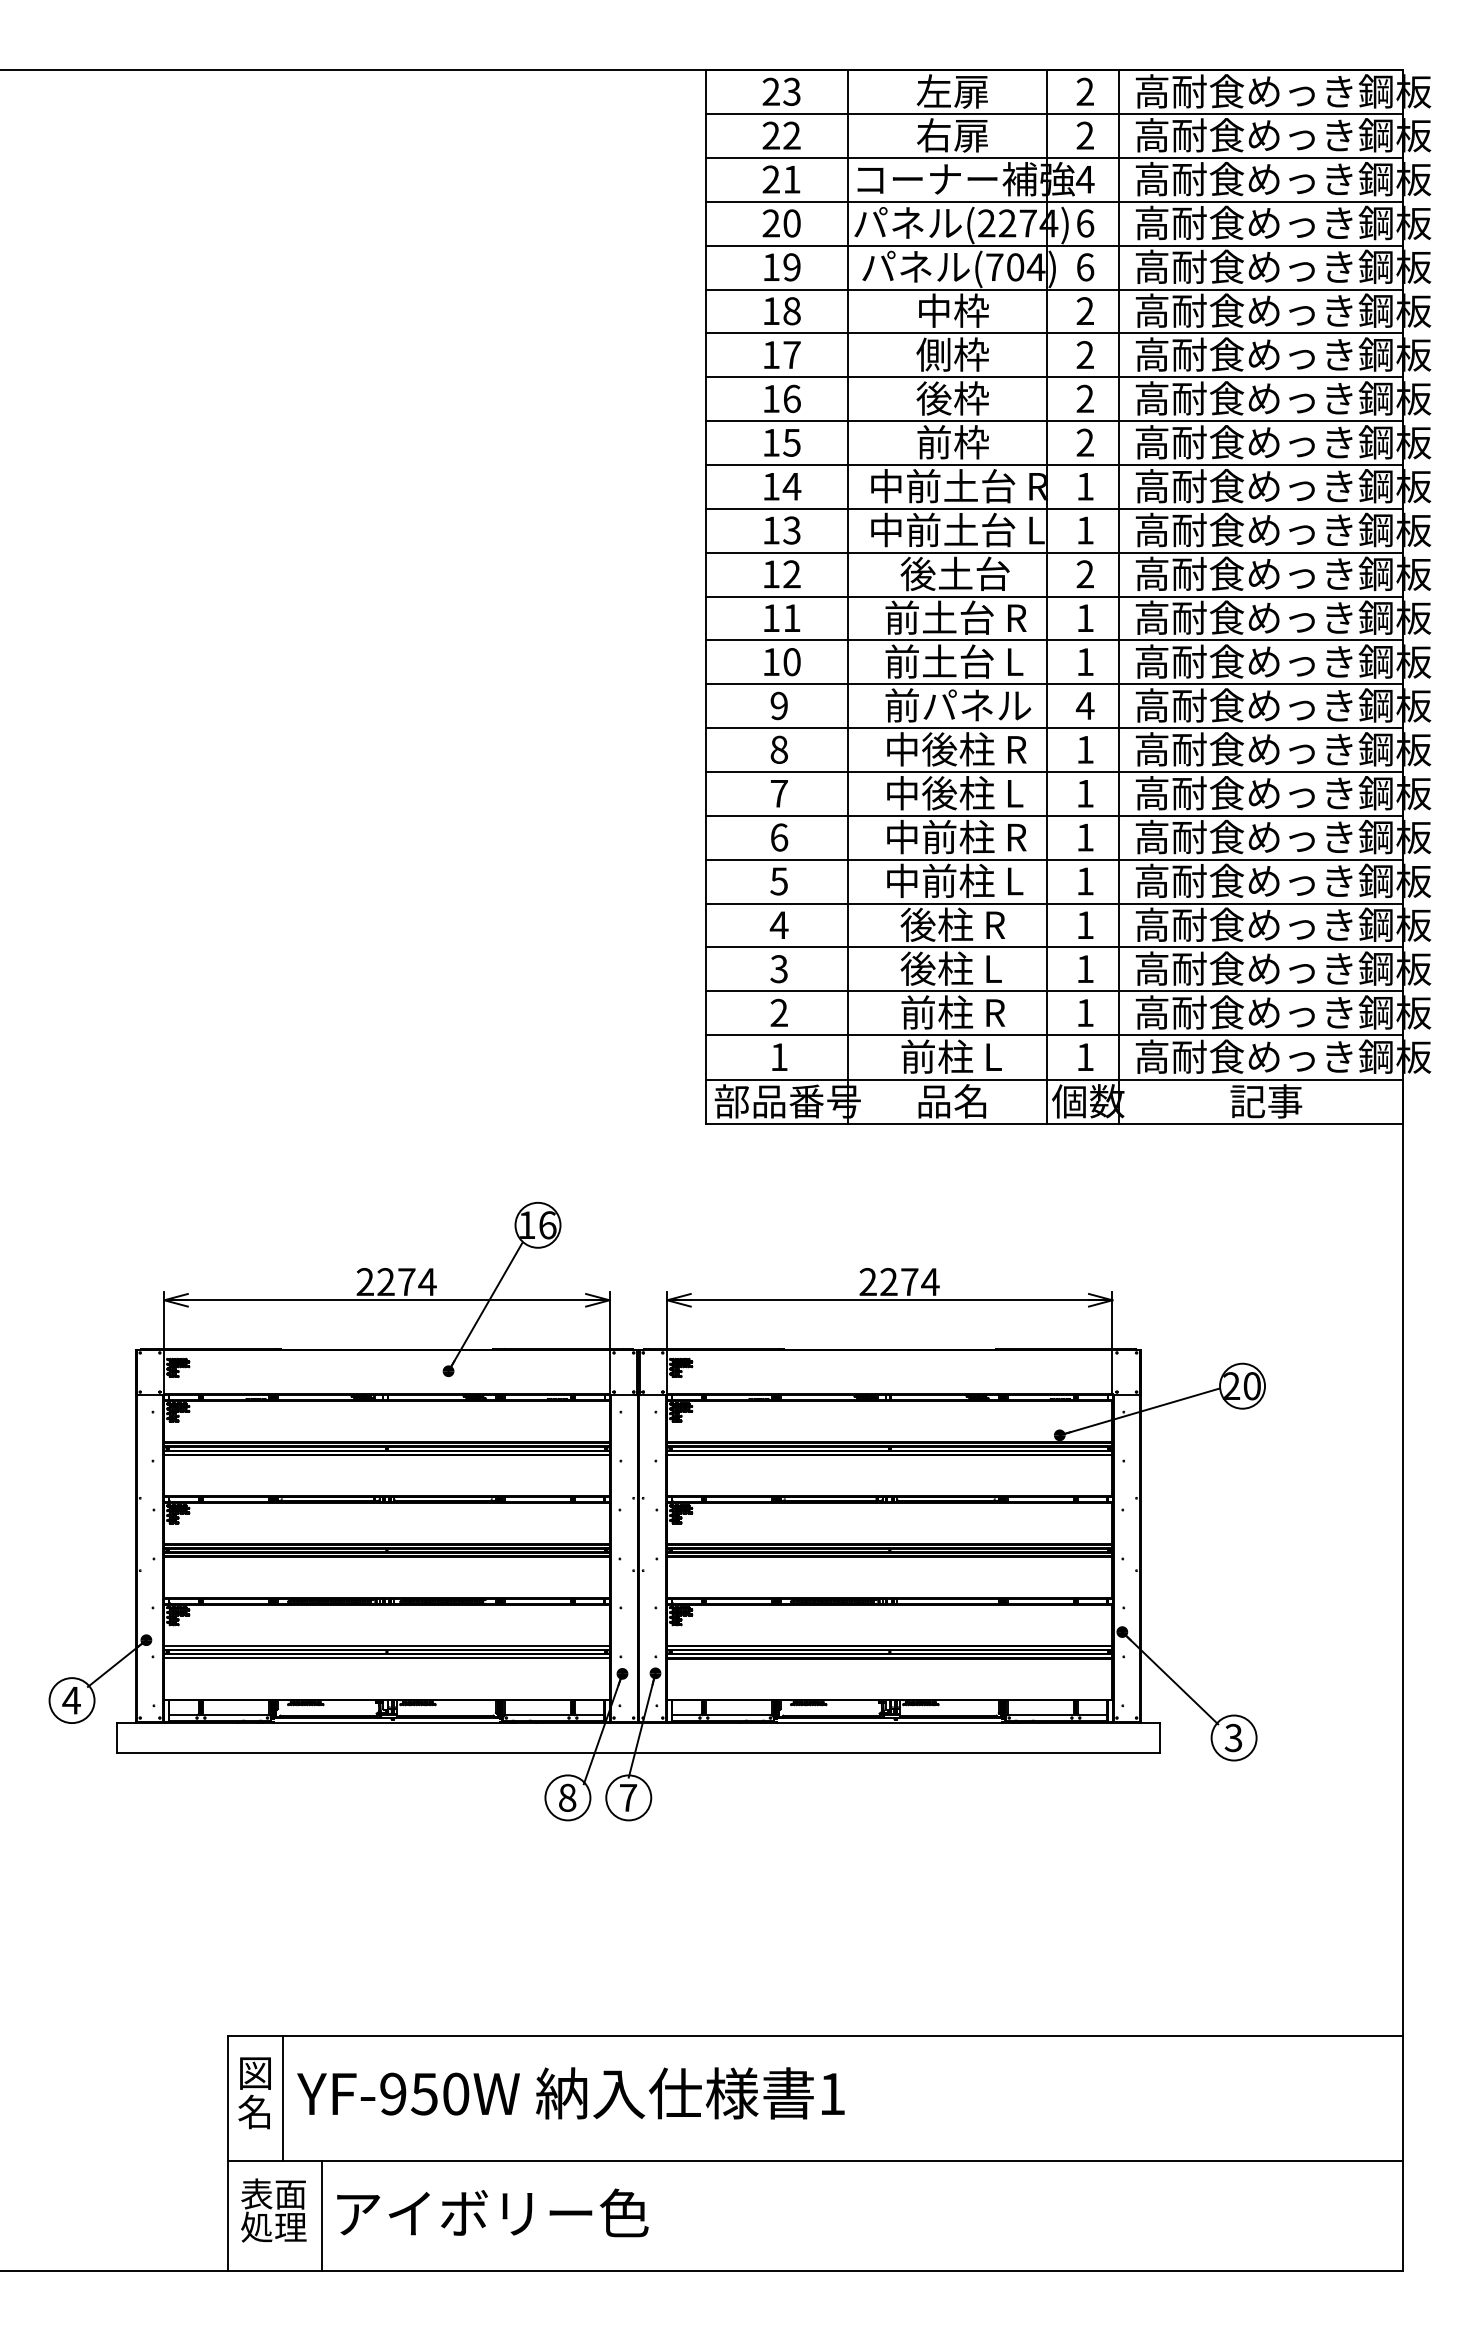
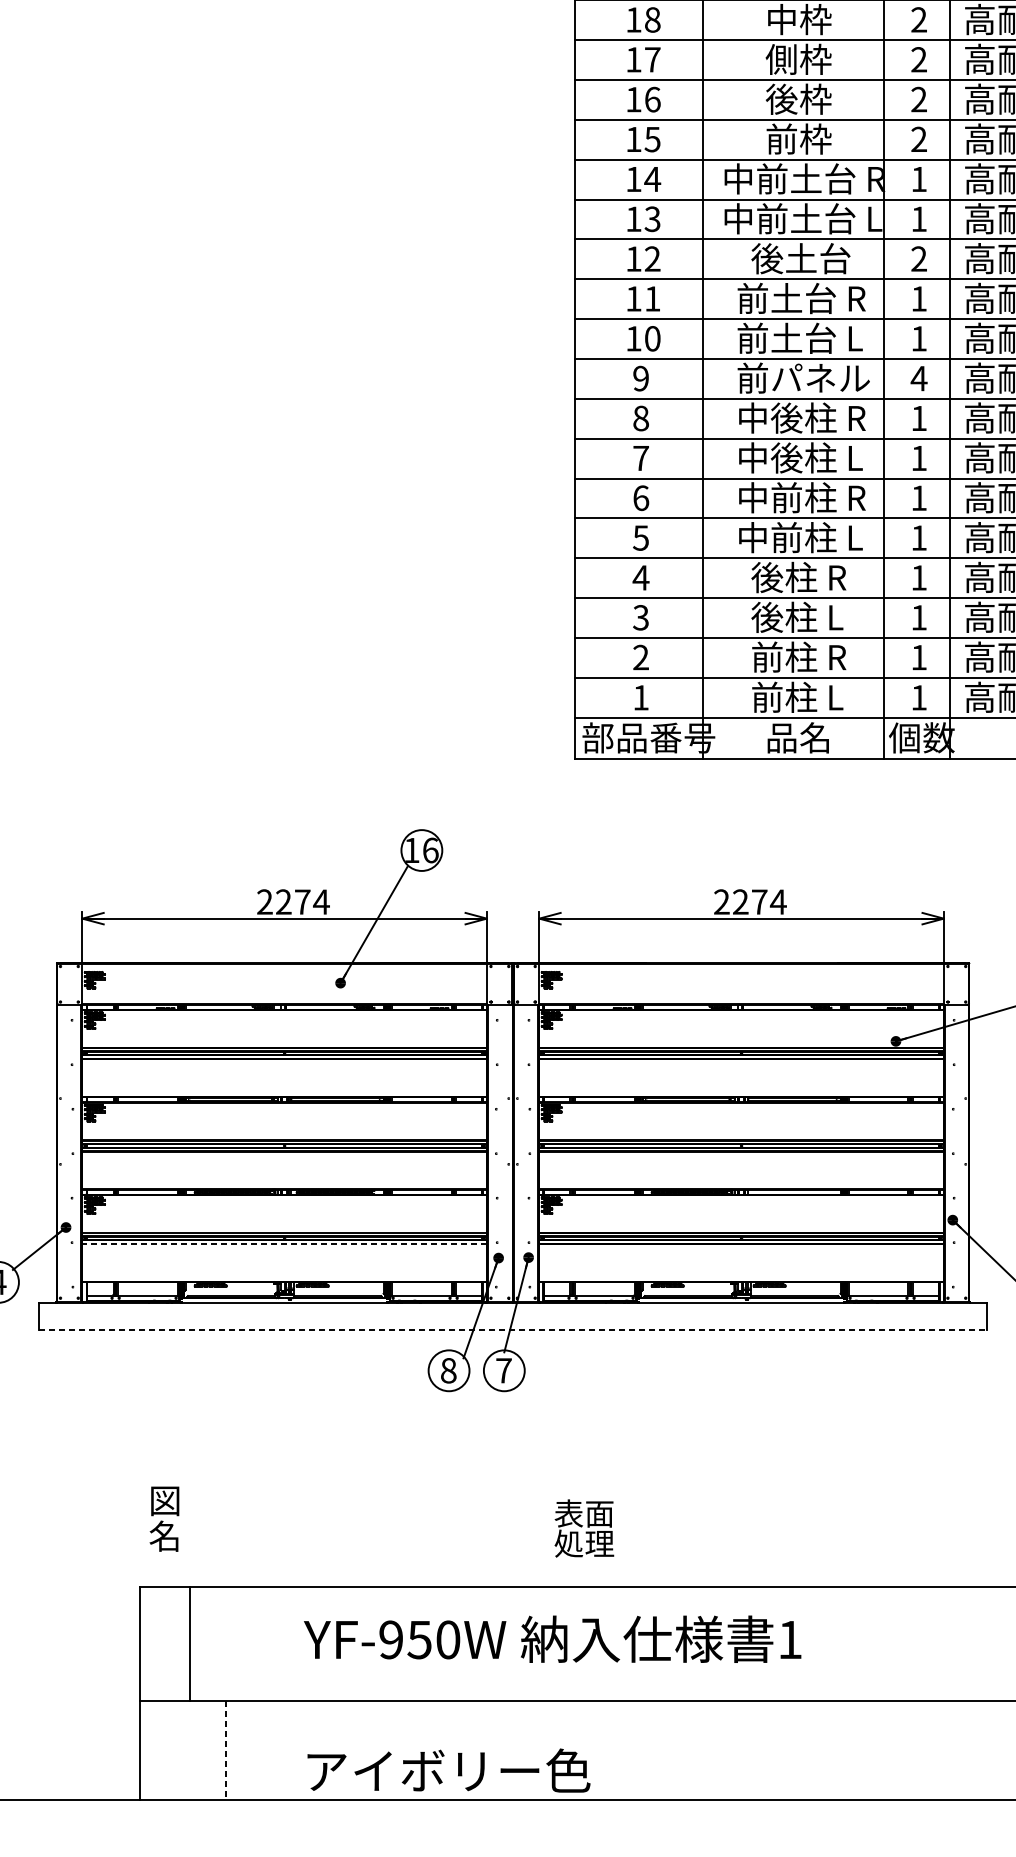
line: (386, 1658) -> (284, 1244), solid -> dashed
line: (638, 1752) -> (513, 1329), solid -> dashed
text: (254, 2093) -> (164, 1519), moved
text: (570, 2093) -> (552, 1639), moved
text: (273, 2210) -> (584, 1528), moved
text: (492, 2212) -> (448, 1770), moved
line: (322, 2215) -> (226, 1750), solid -> dashed

